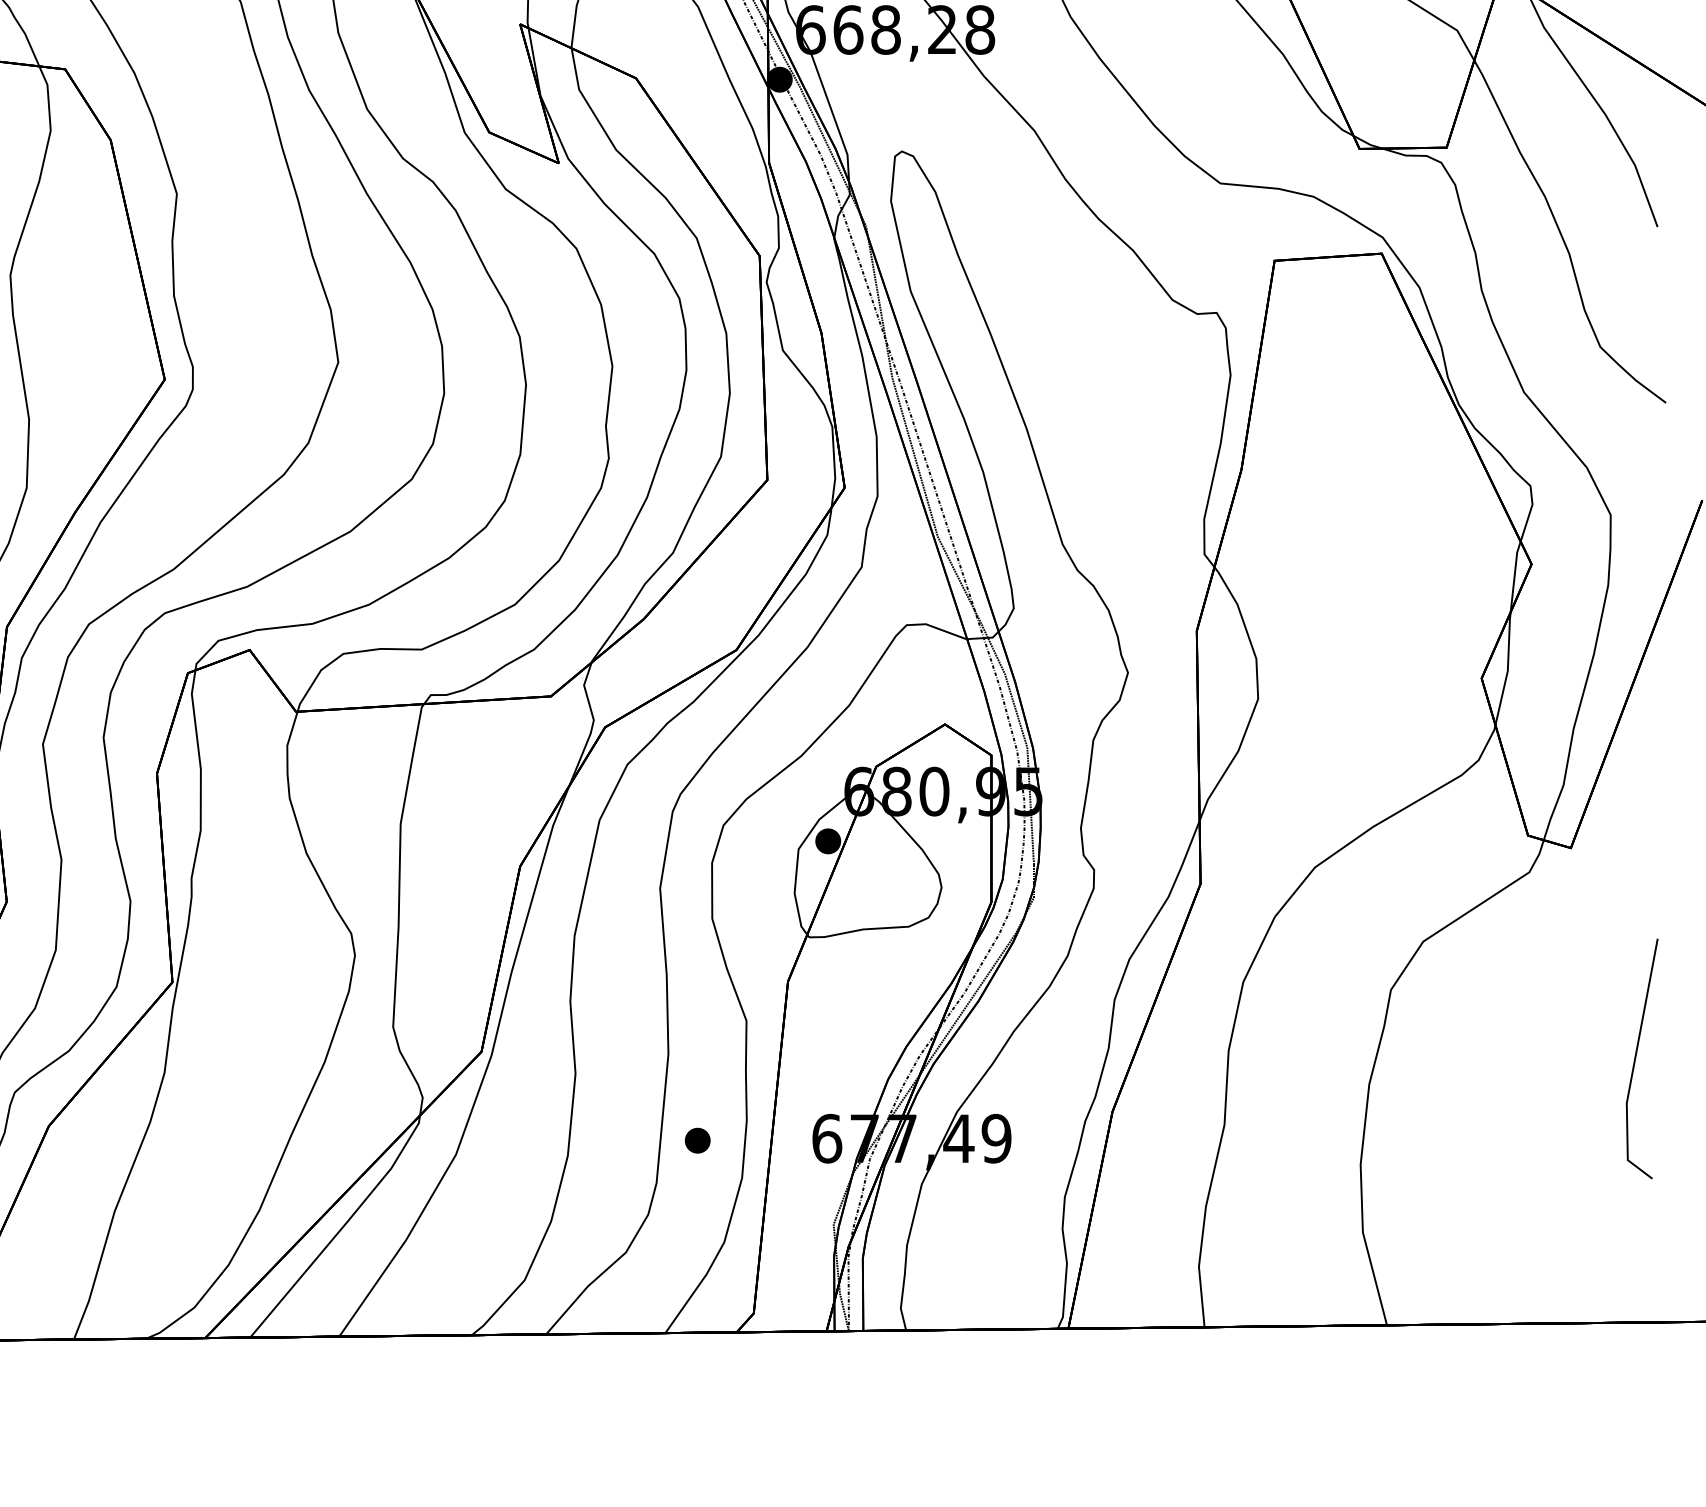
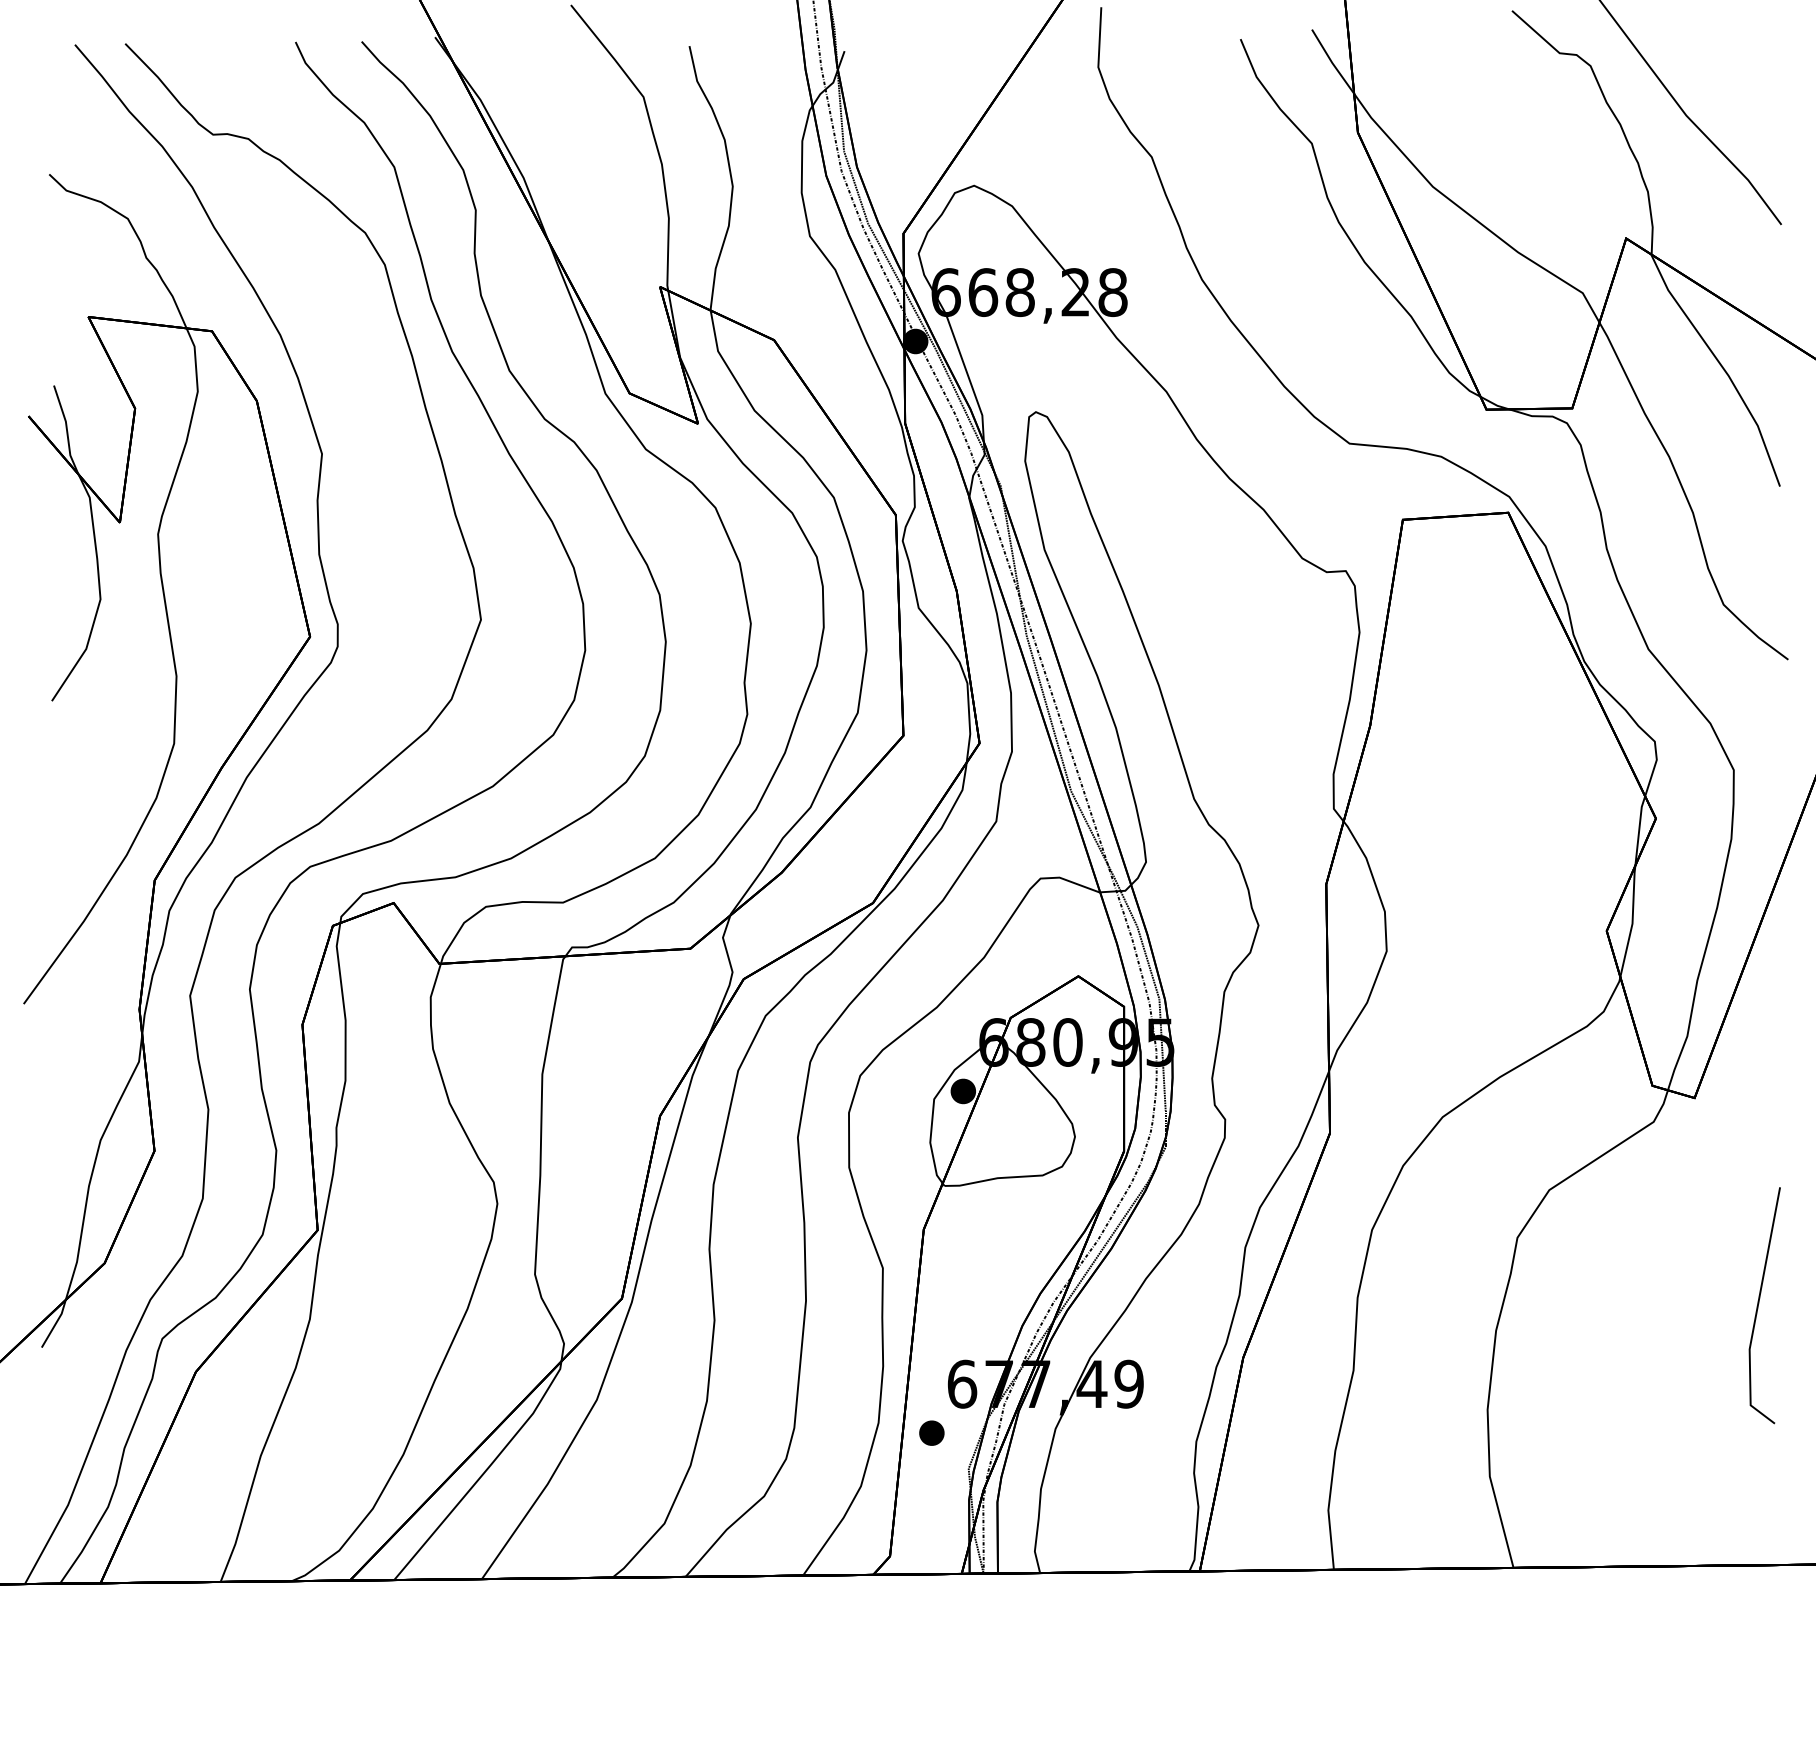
part: (697, 1140) -> (931, 1432), moved

